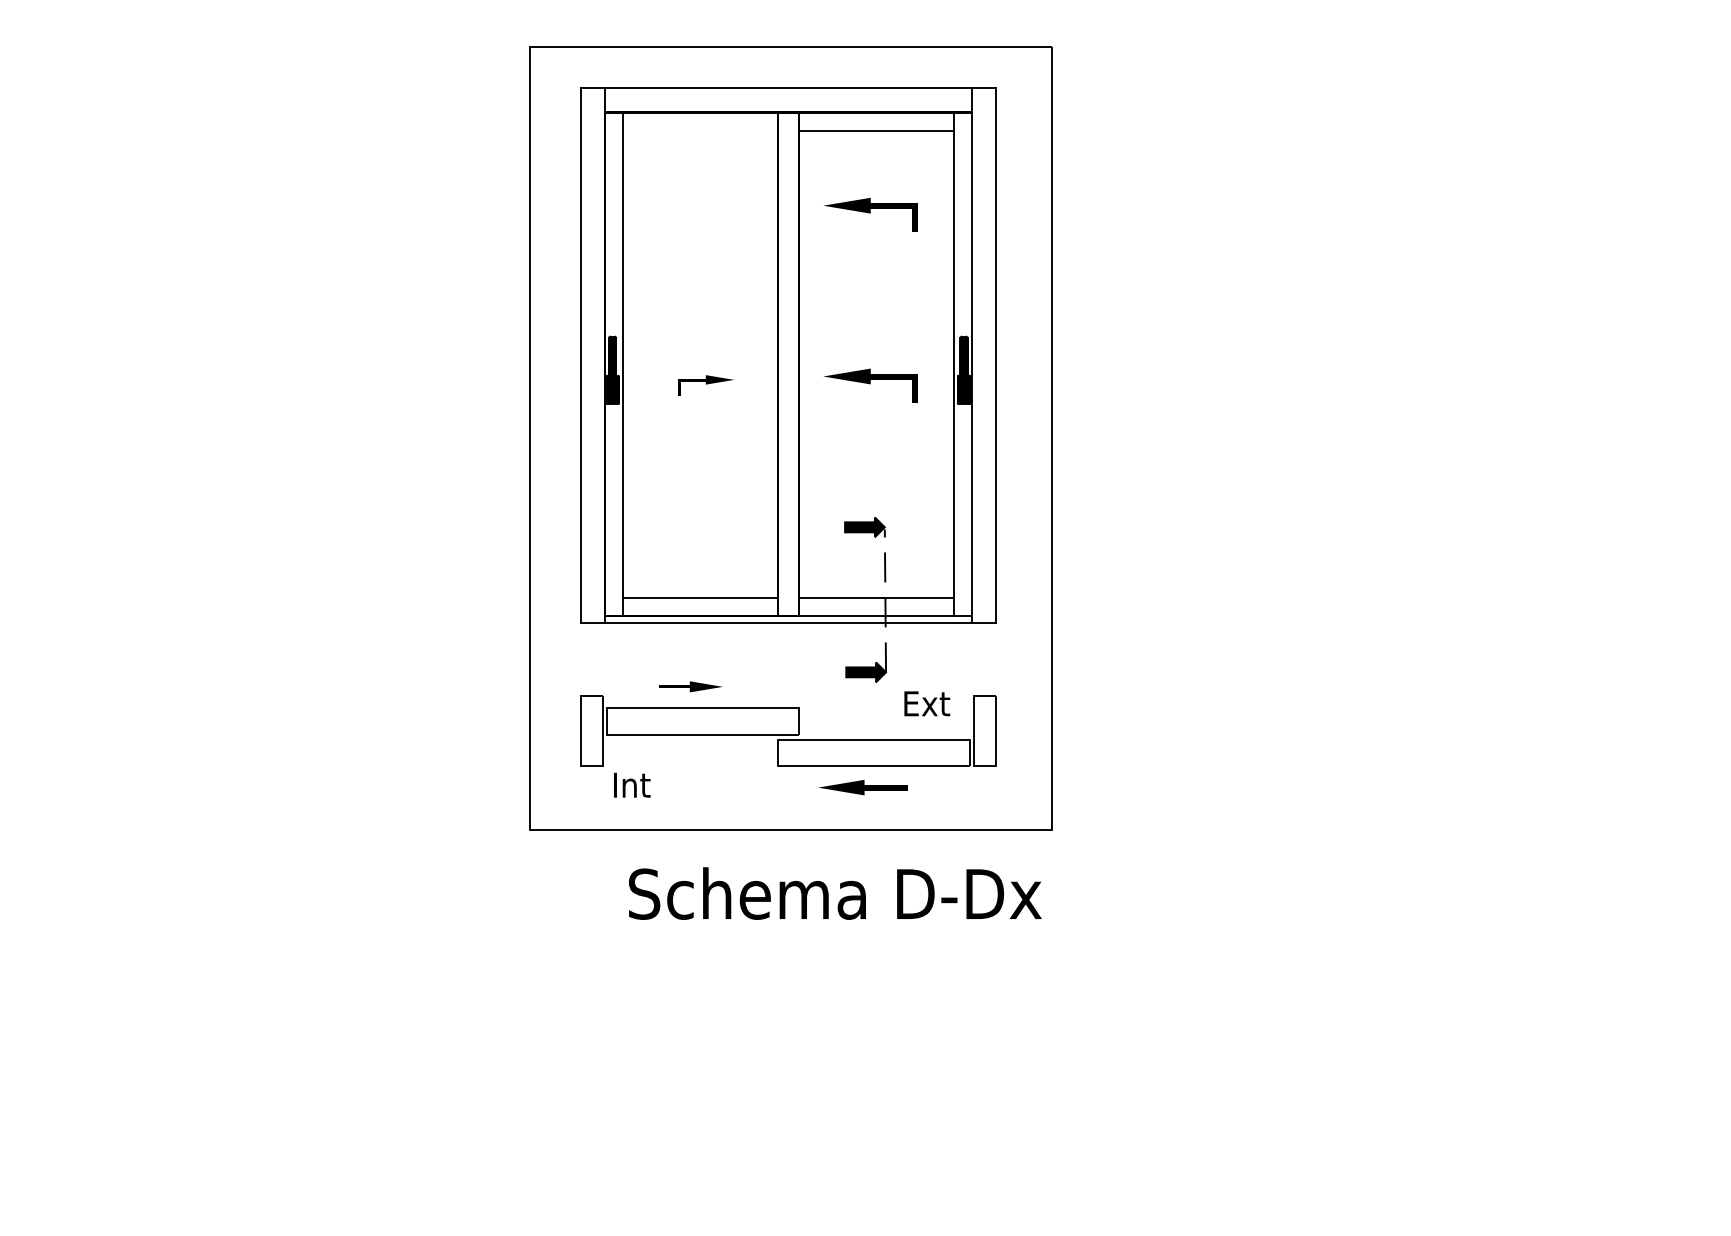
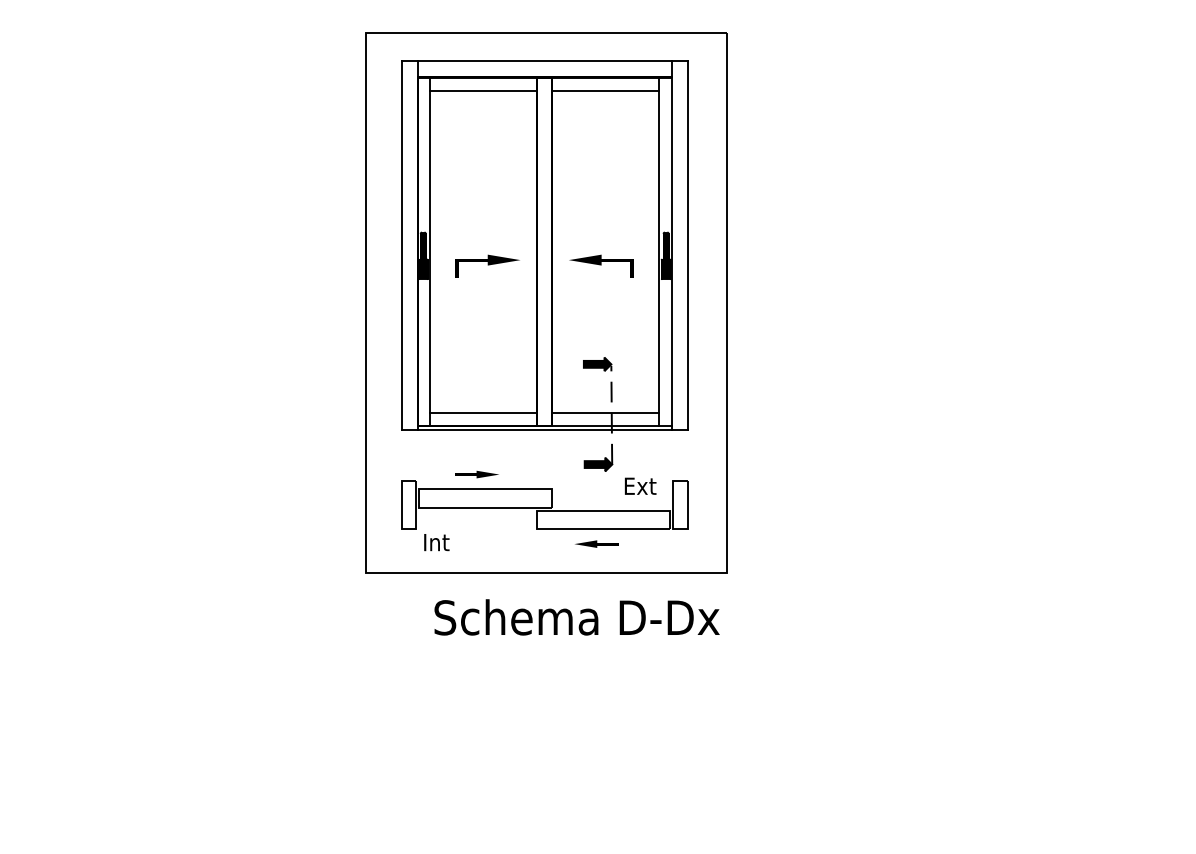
line: (699, 130) -> (483, 90), added
part: (870, 213) -> (601, 147), removed
part: (705, 384) -> (487, 265), size x1.67
part: (863, 786) -> (596, 543), size x0.71

